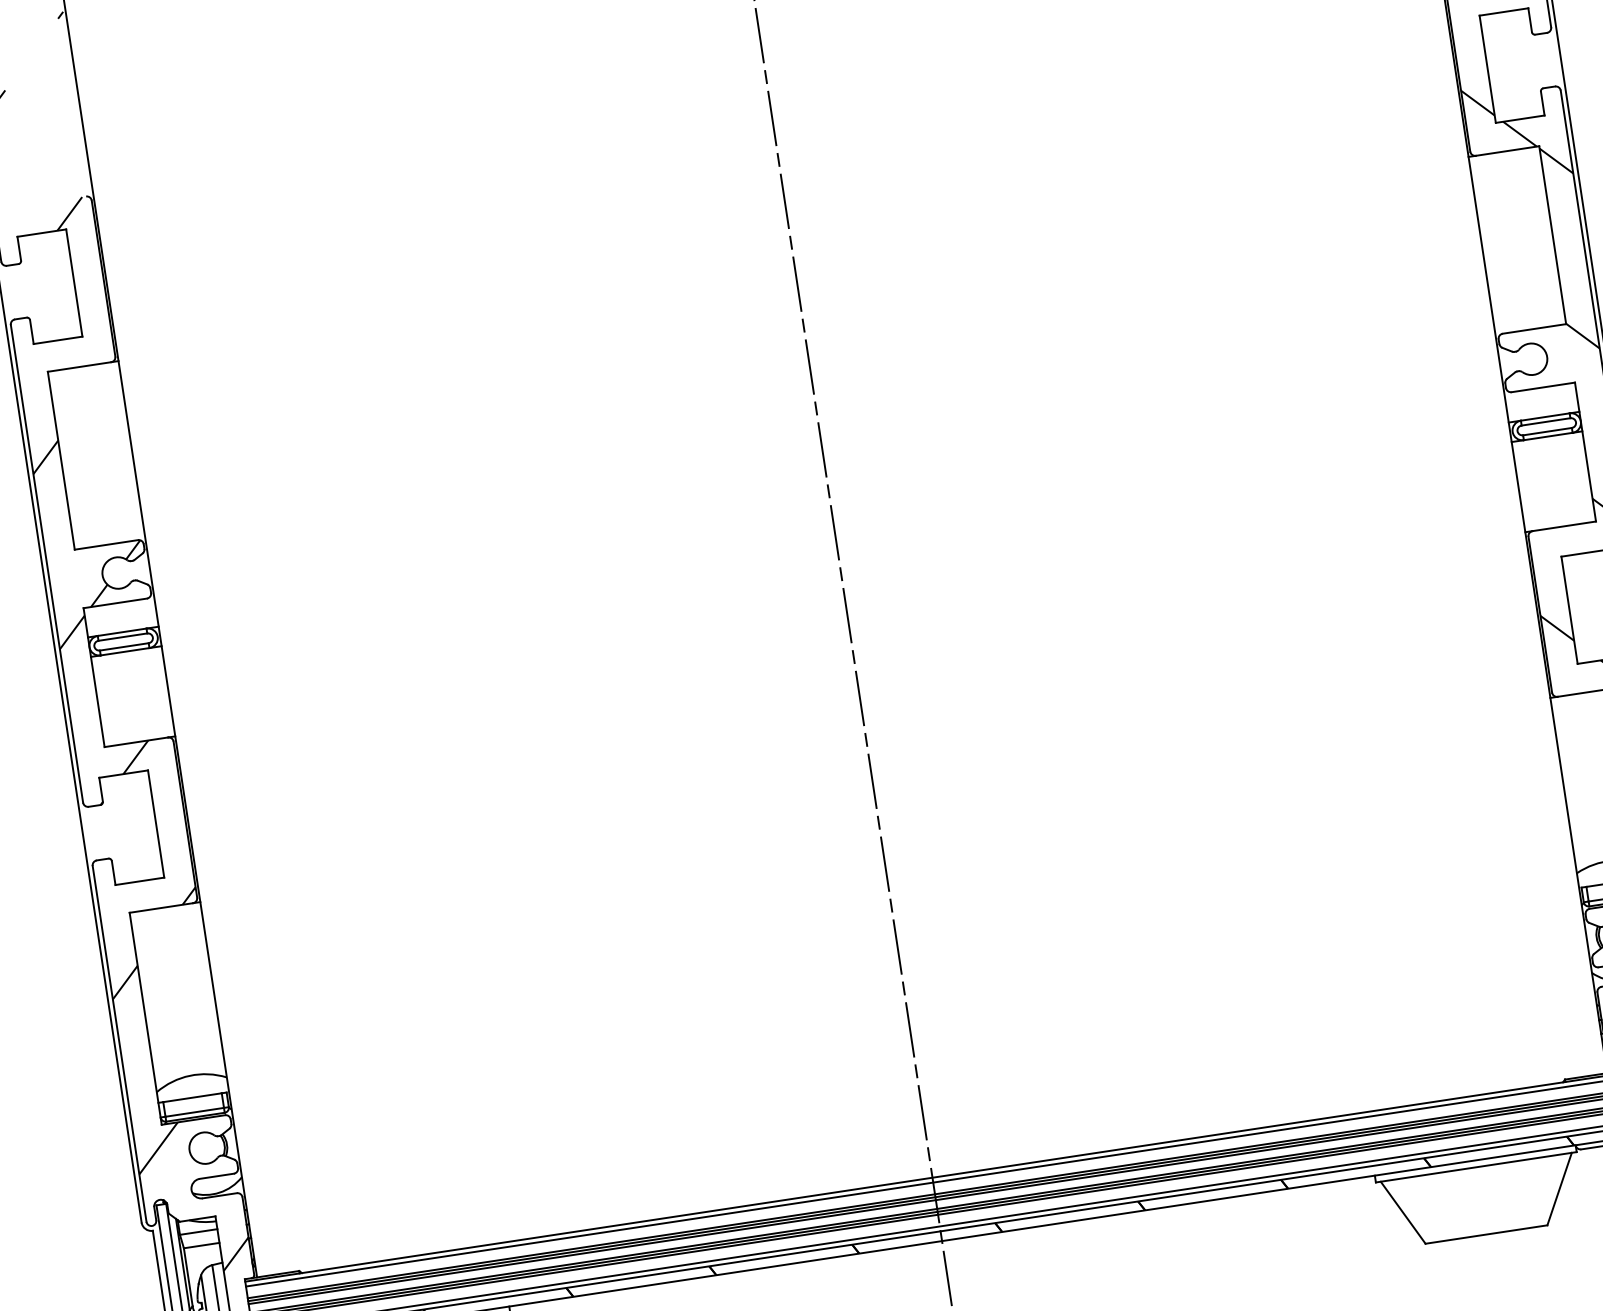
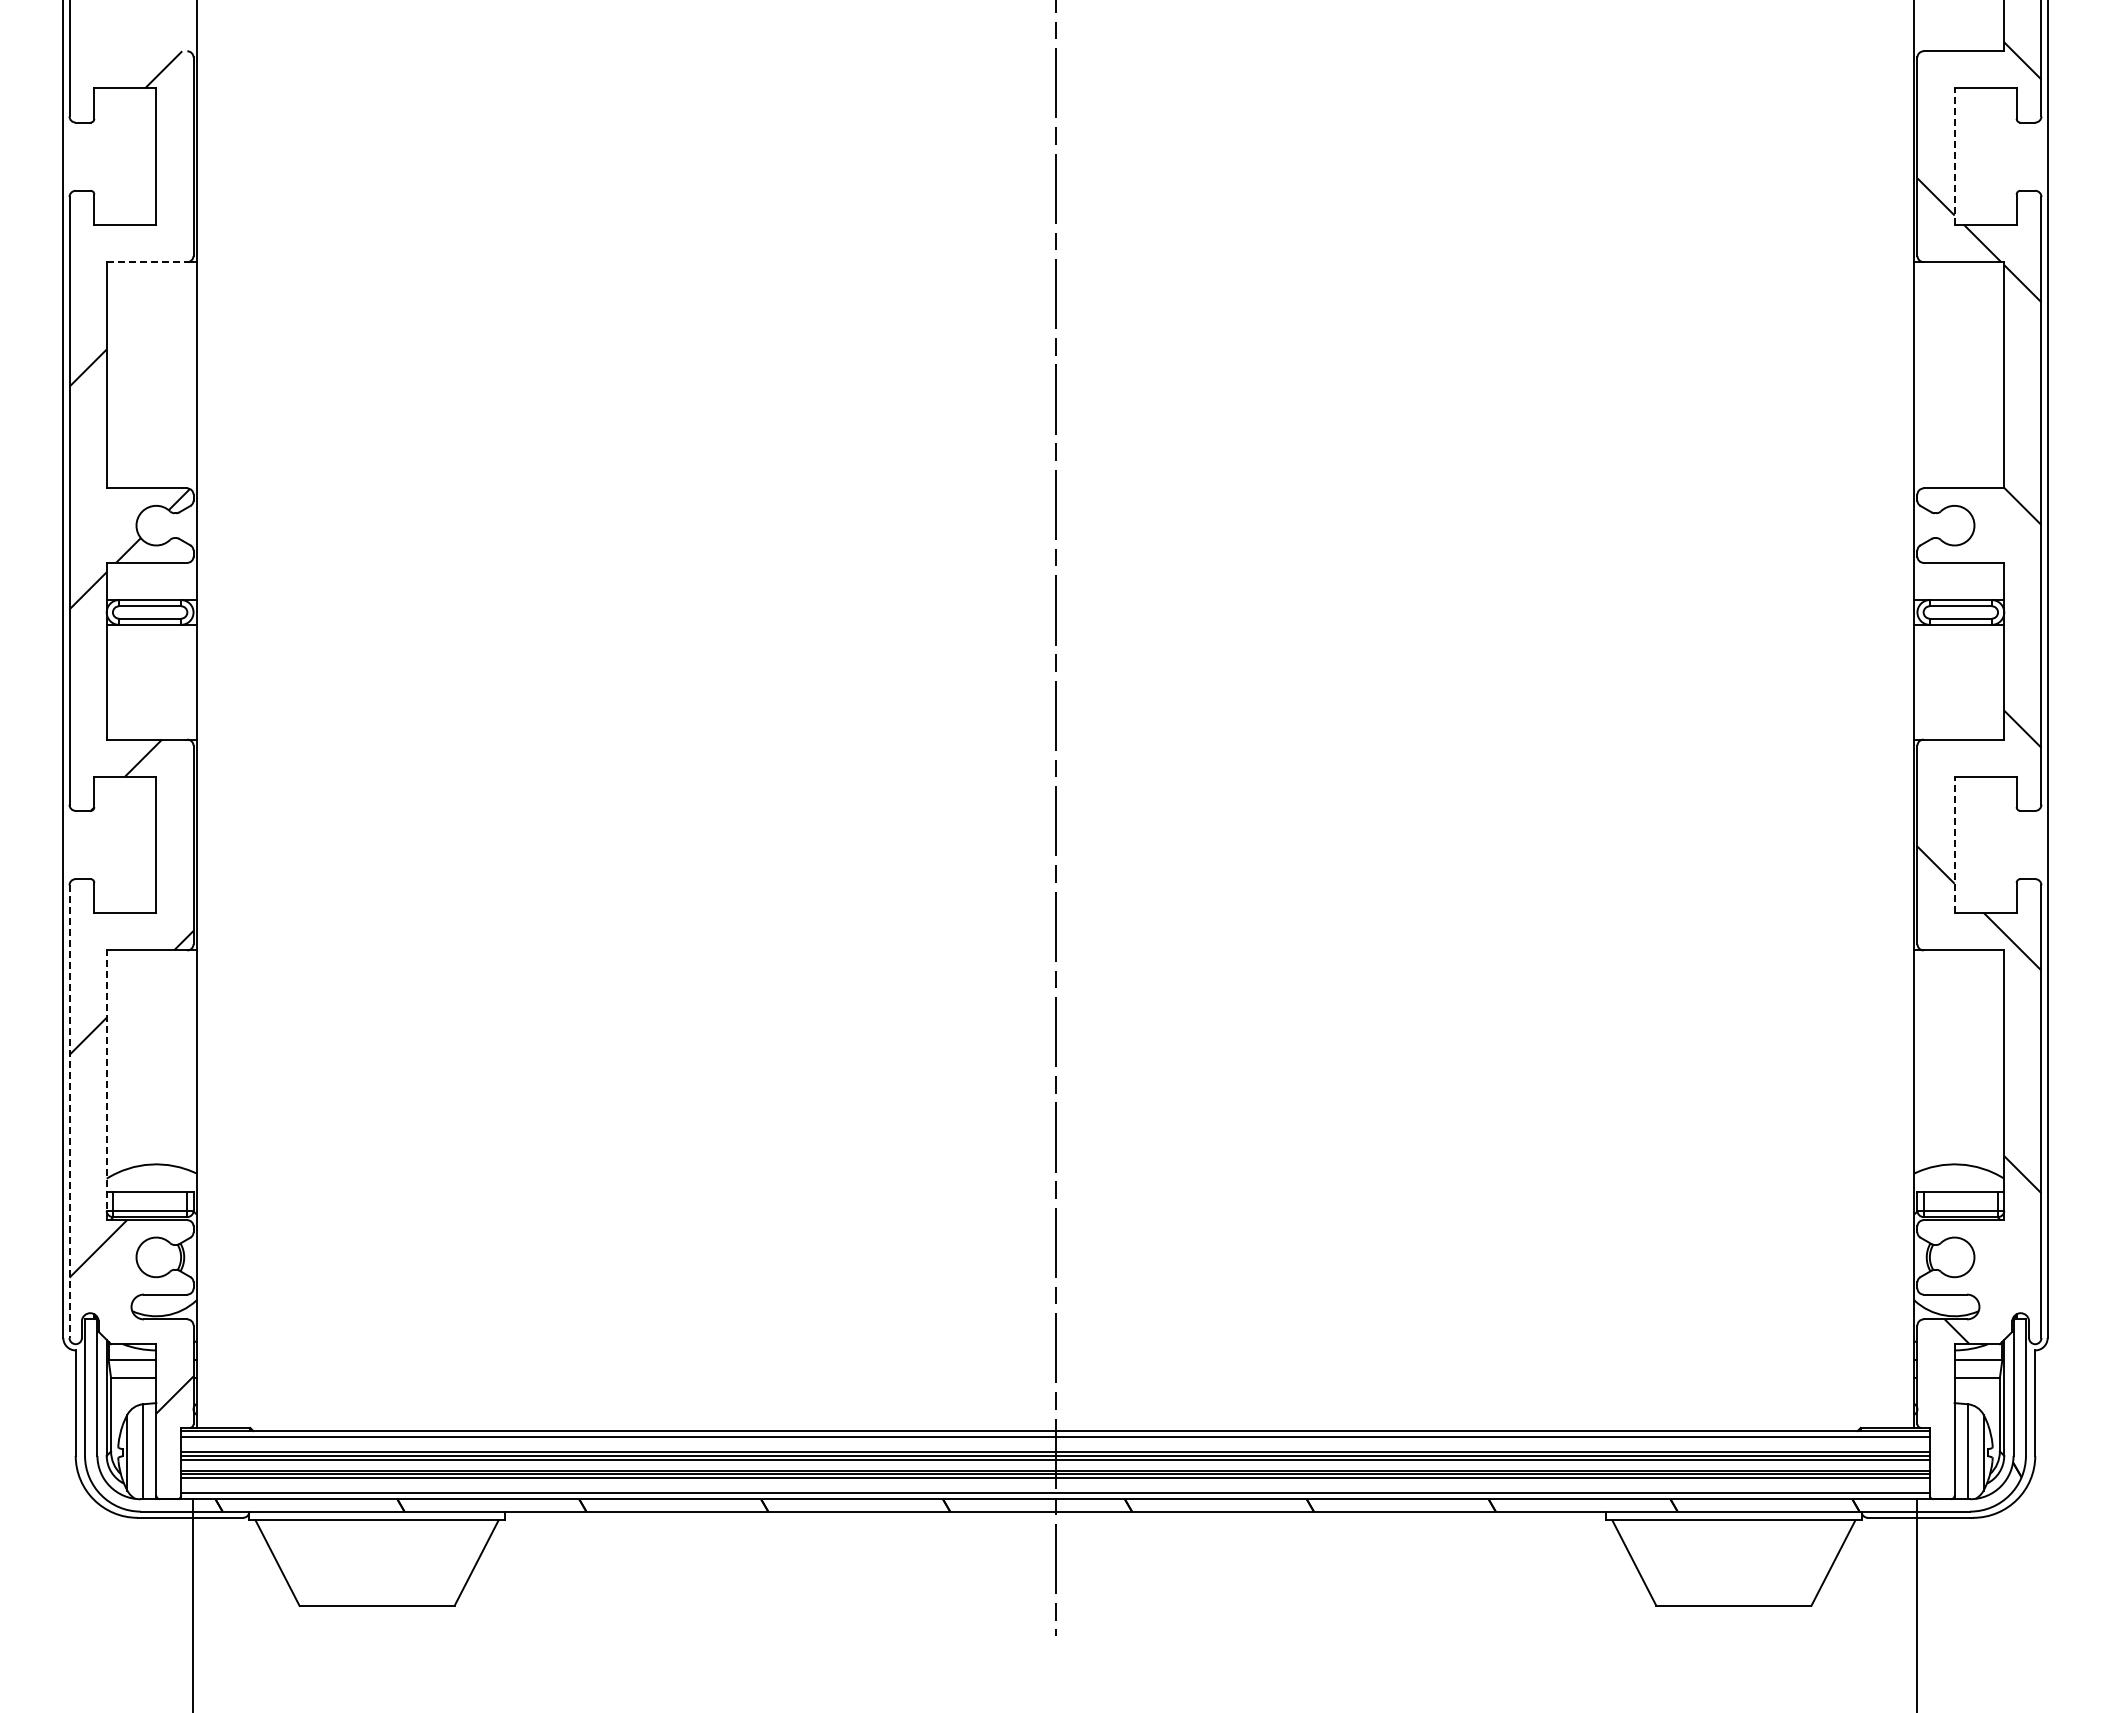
line: (1487, 69) -> (1954, 156), solid -> dashed
line: (79, 367) -> (147, 262), solid -> dashed
line: (1569, 609) -> (1954, 844), solid -> dashed
line: (145, 1018) -> (106, 1085), solid -> dashed
line: (119, 1044) -> (69, 1112), solid -> dashed

